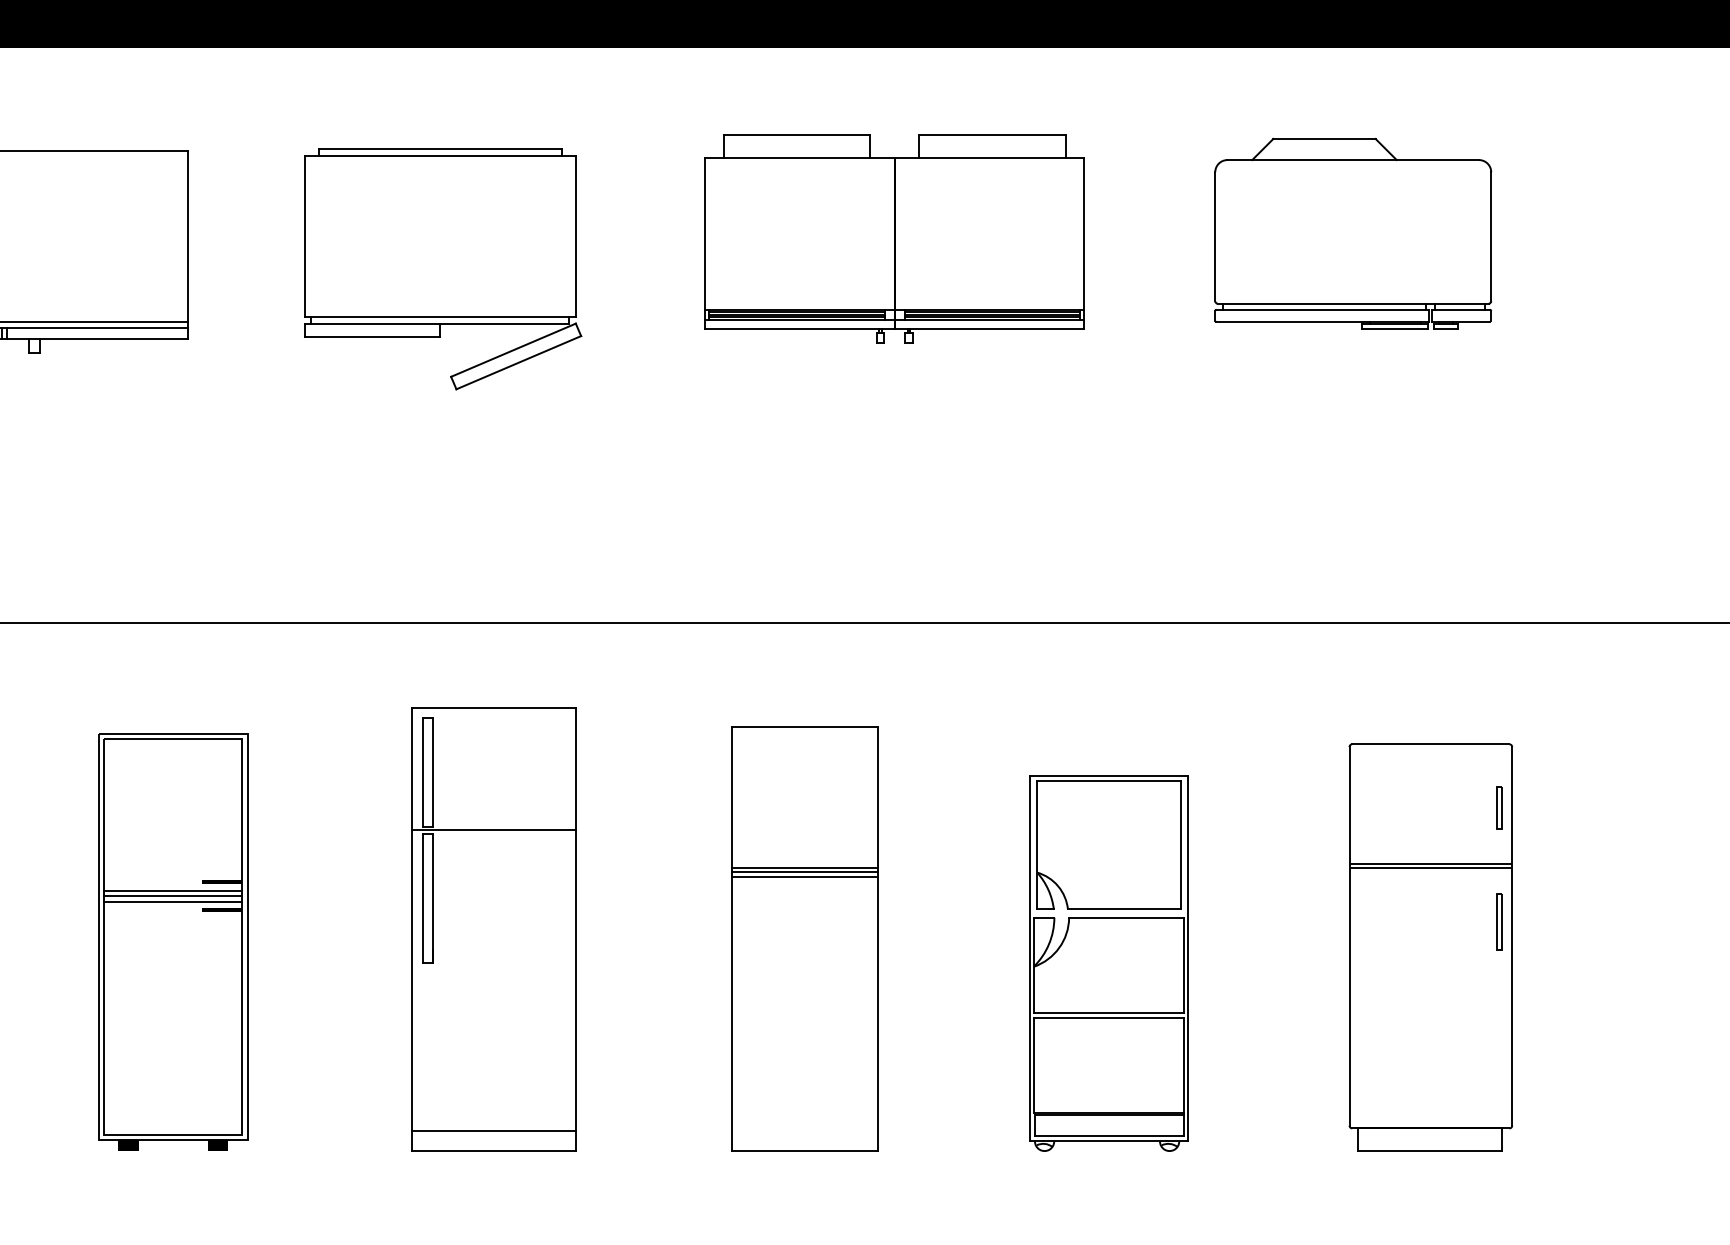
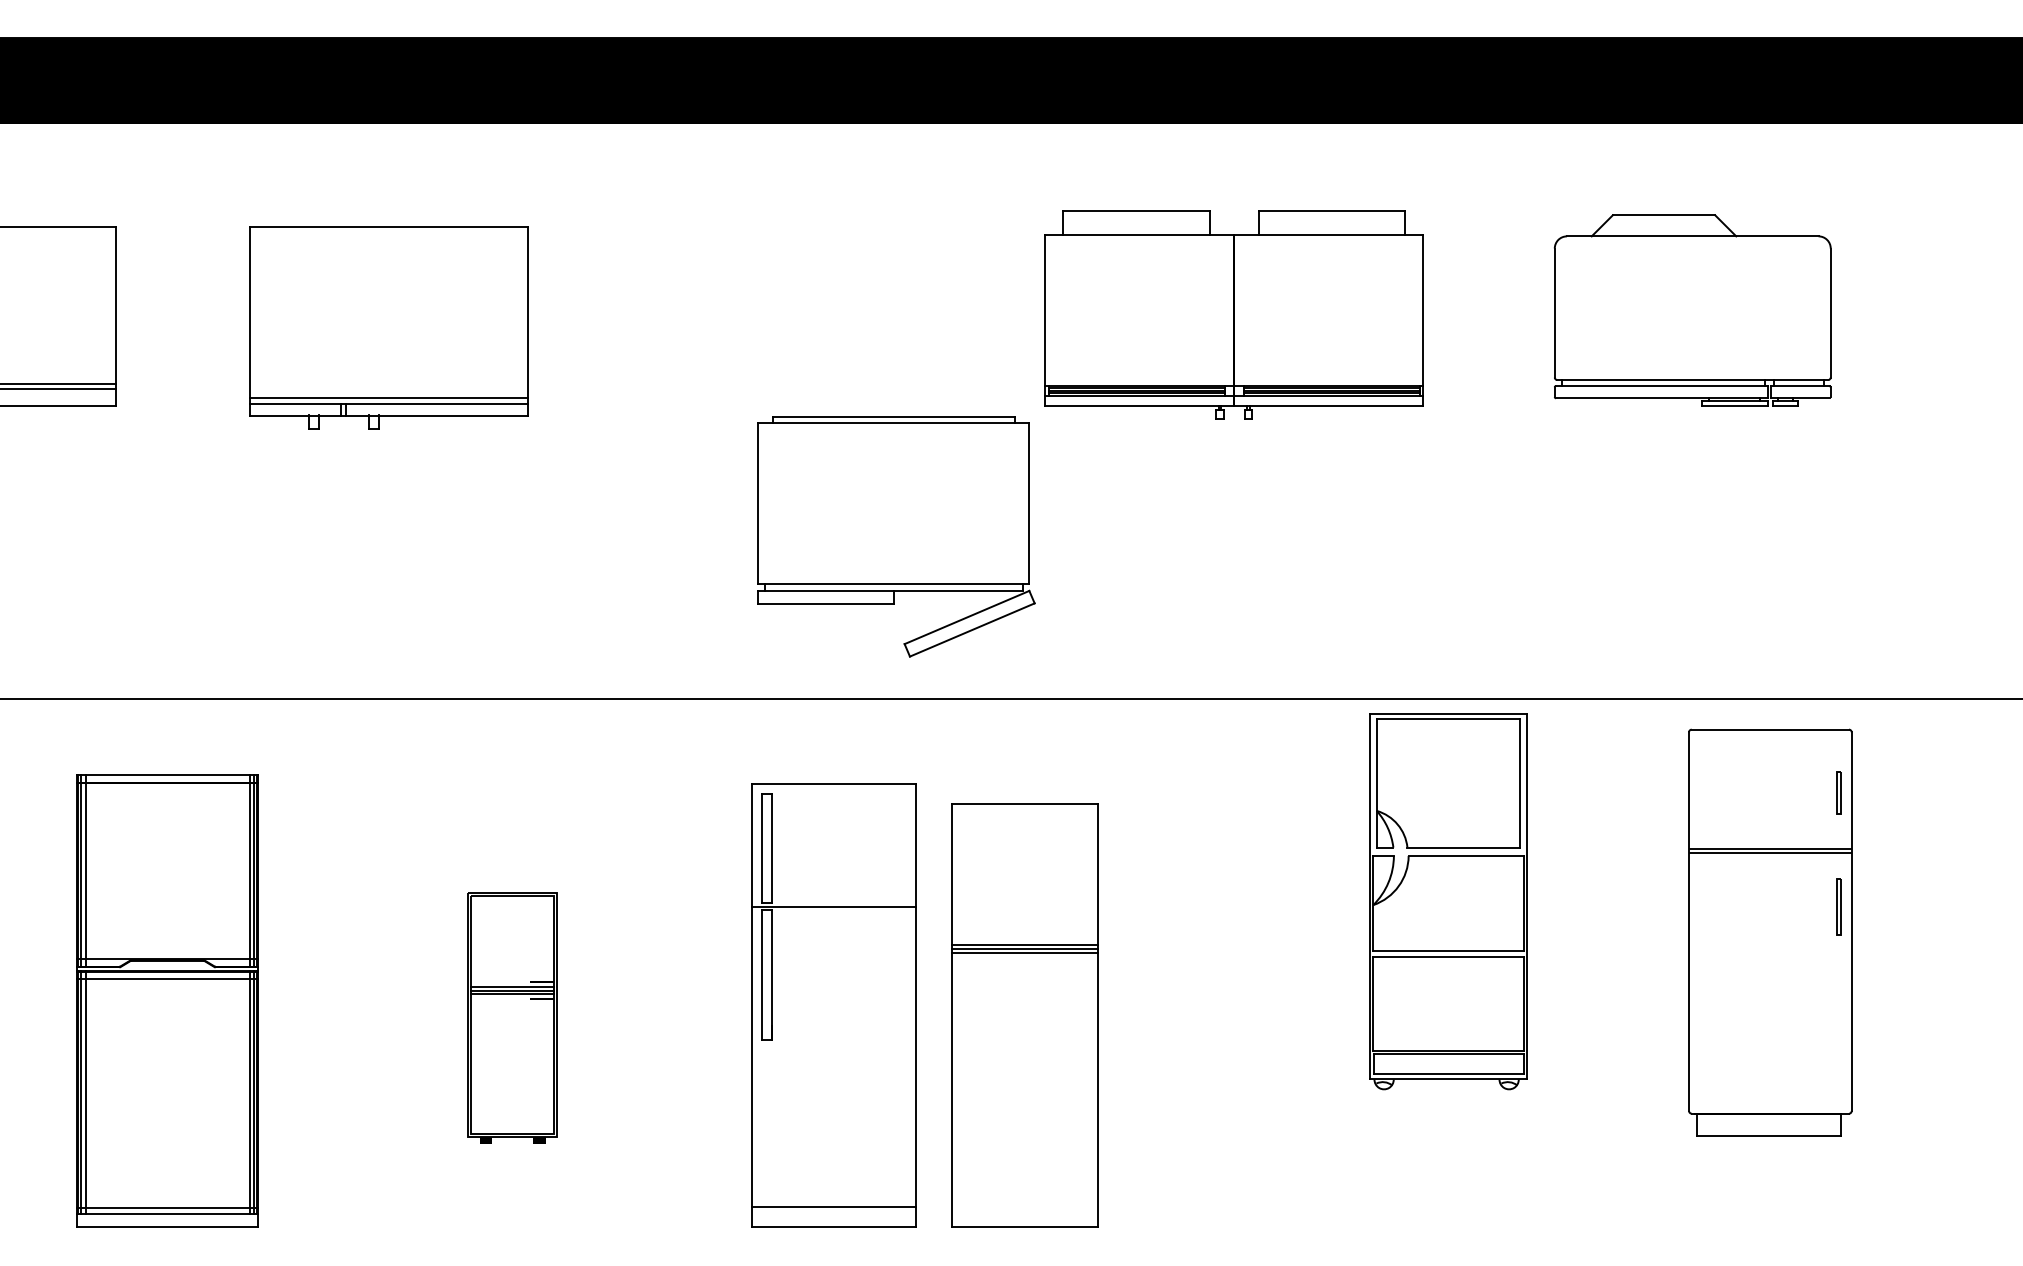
part: (442, 269) -> (896, 536), moved
part: (804, 939) -> (1024, 1015), moved
part: (172, 941) -> (512, 1017), size x0.6
part: (1430, 947) -> (1770, 932), moved
part: (1108, 963) -> (1448, 901), moved

